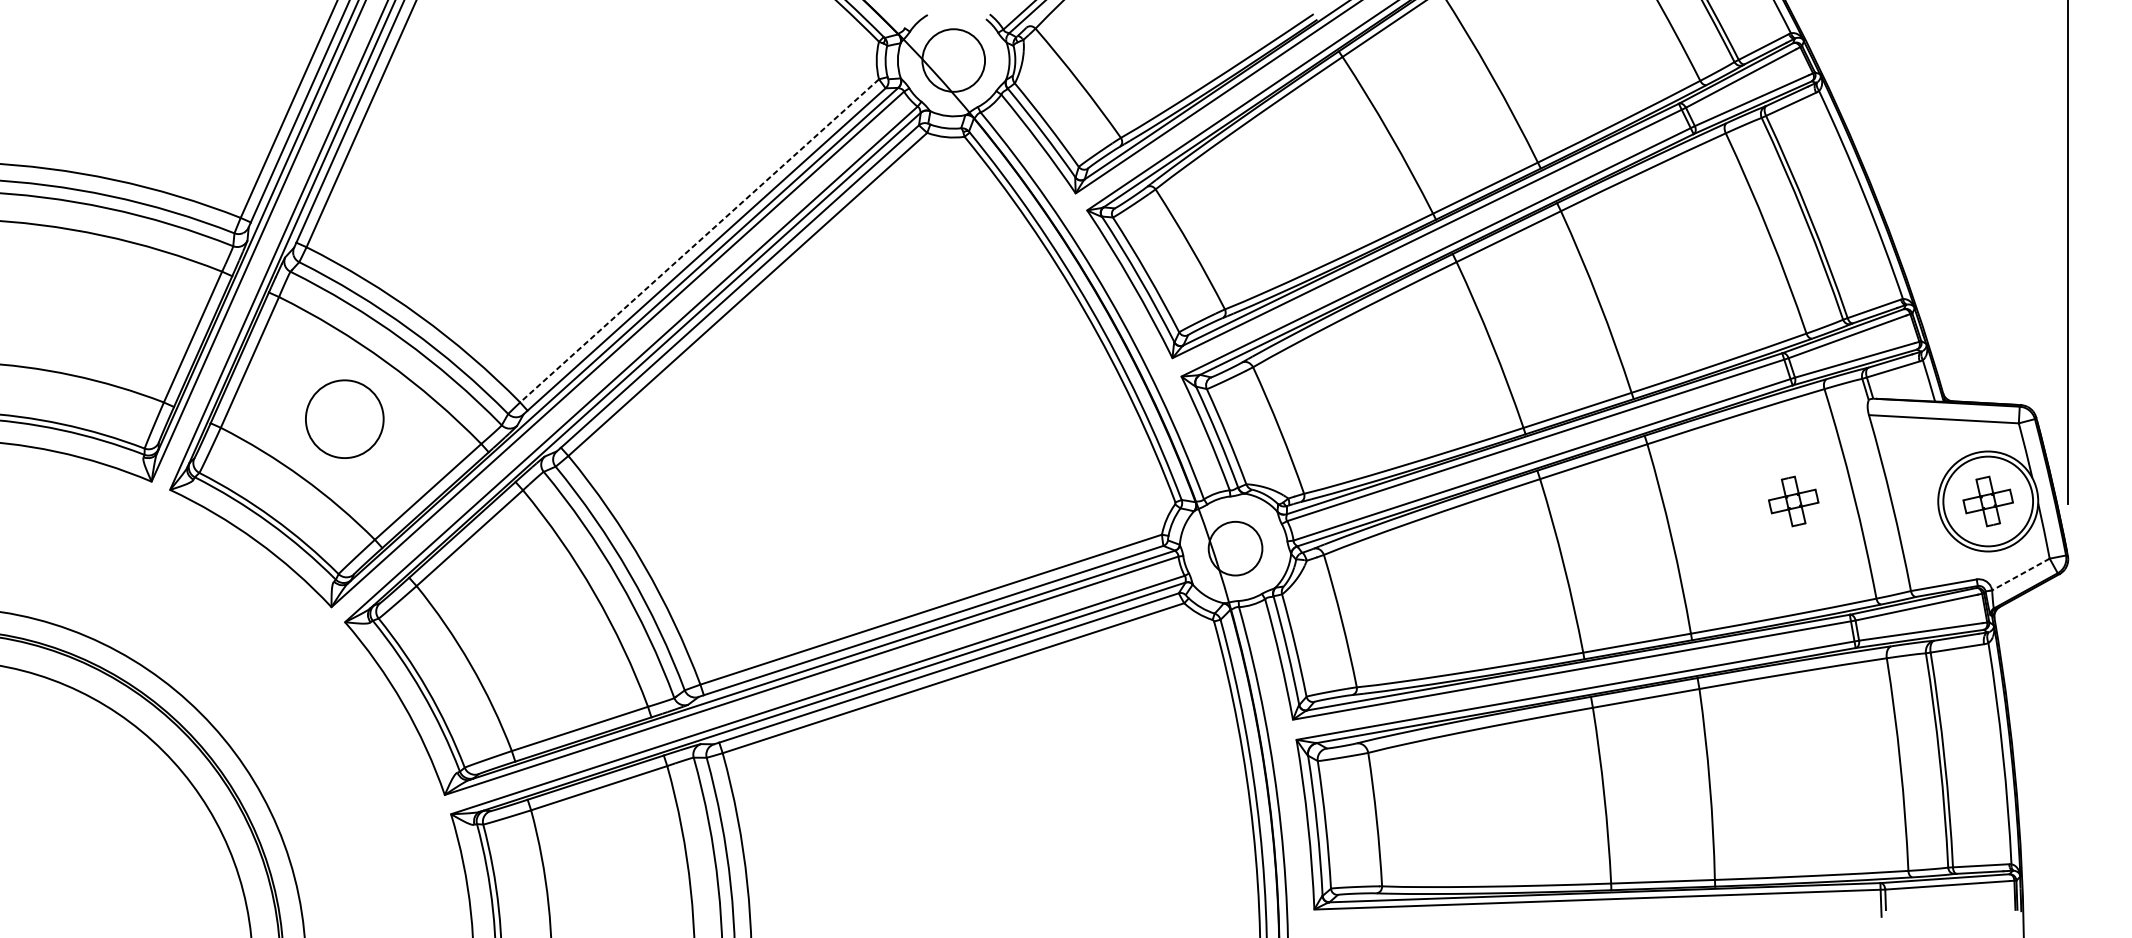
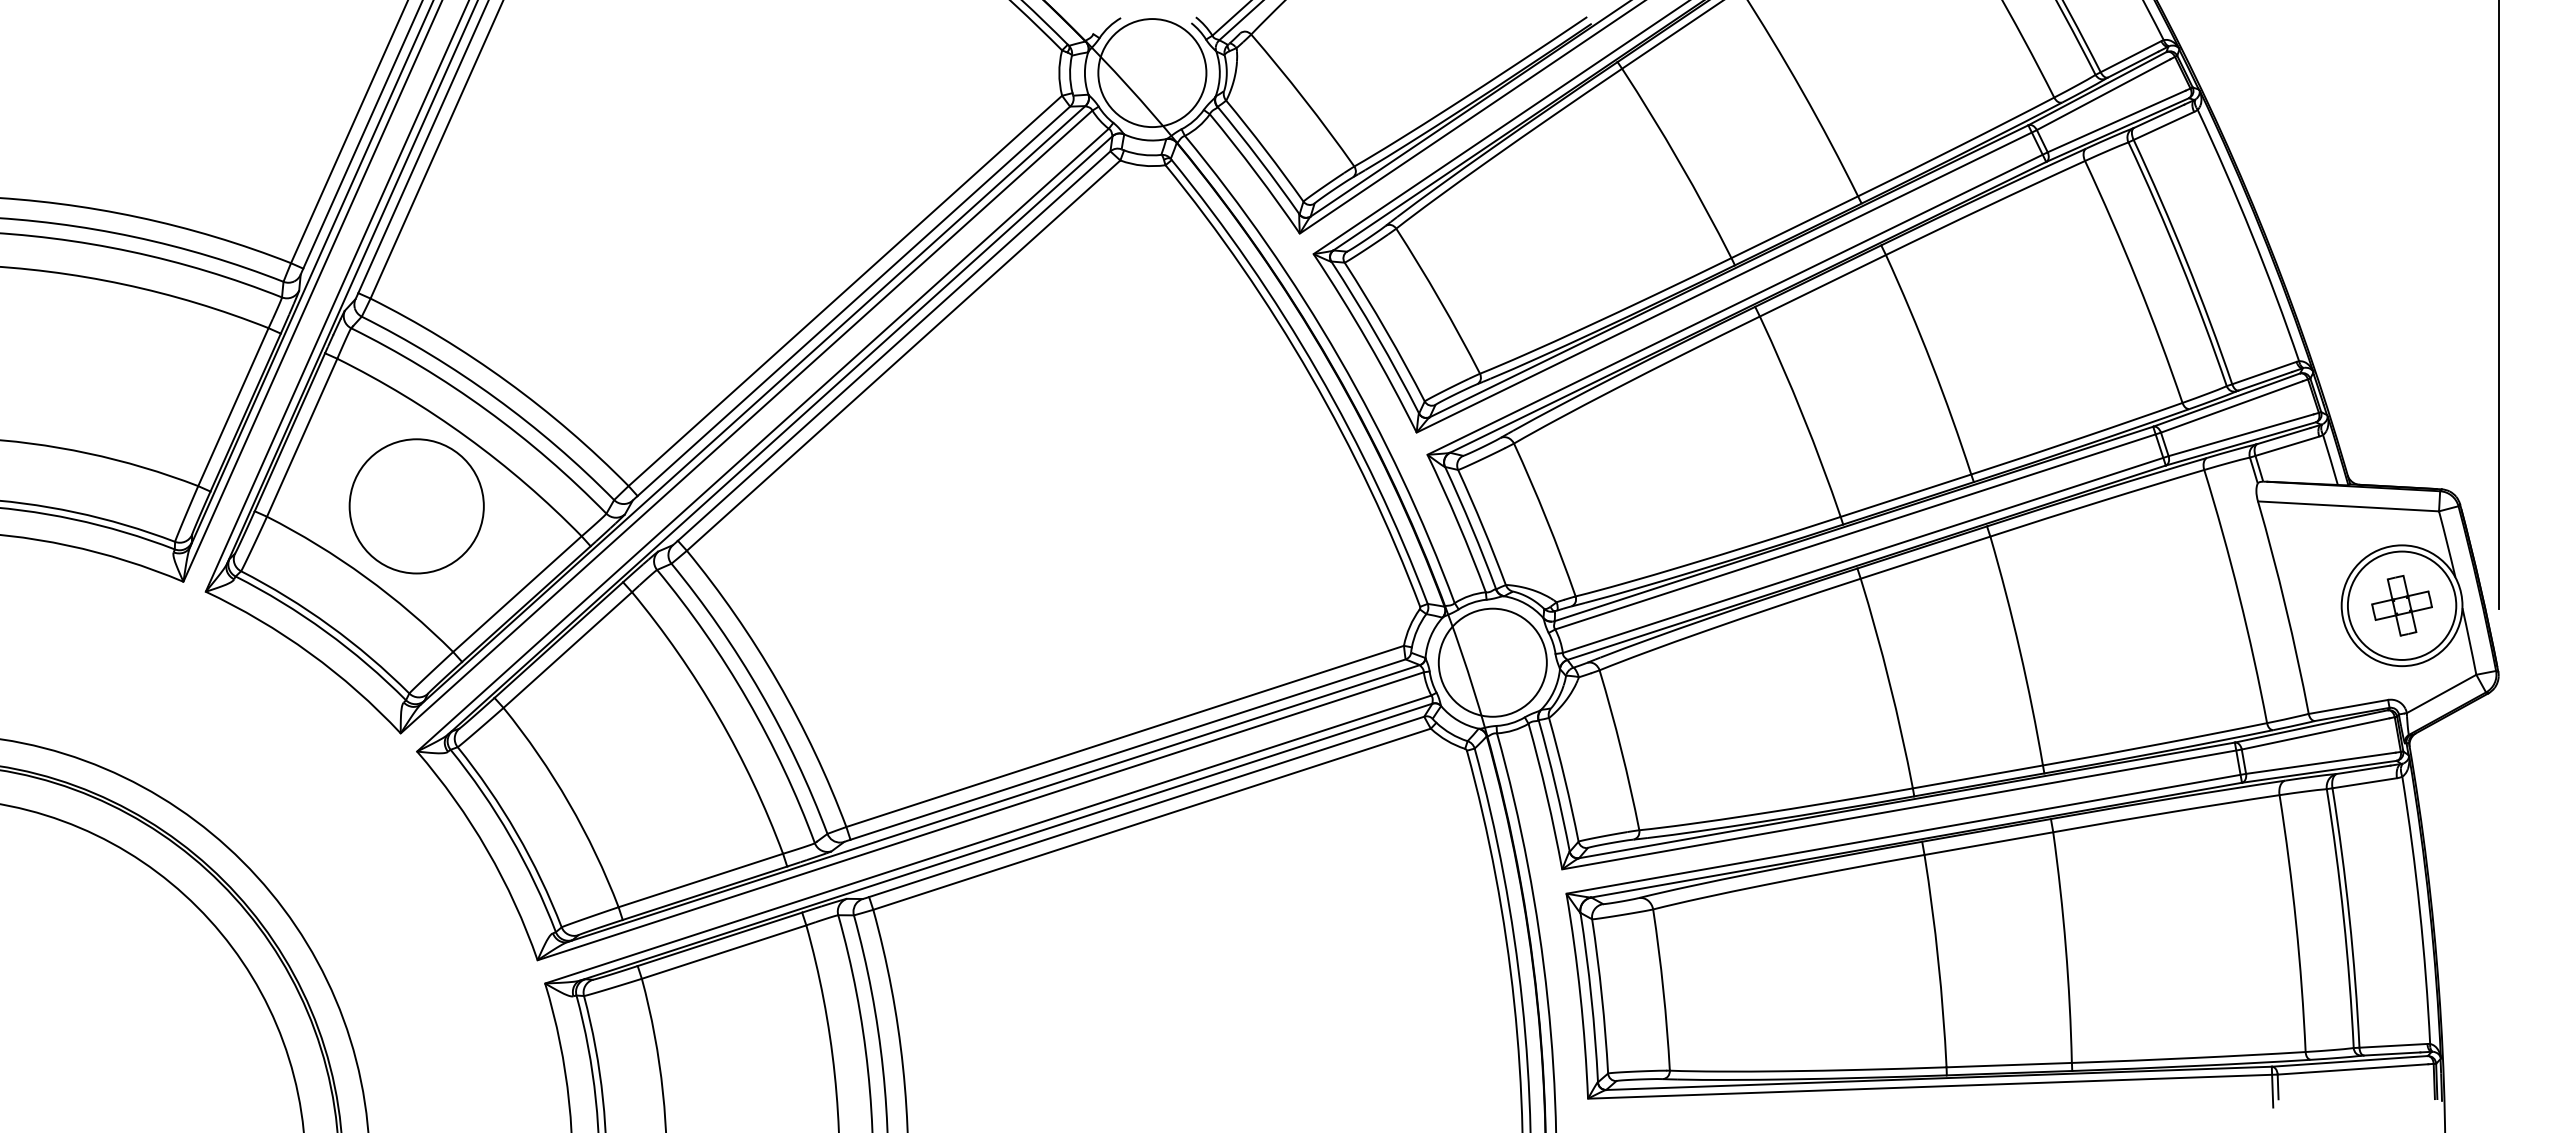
circle: (953, 60) -> (1152, 73), size x1.43
line: (699, 240) -> (845, 290), dashed -> solid
circle: (344, 419) -> (416, 506), size x1.43
part: (1793, 501) -> (2166, 605), removed
circle: (1235, 548) -> (1492, 662), size x1.67
line: (2020, 574) -> (2441, 693), dashed -> solid

